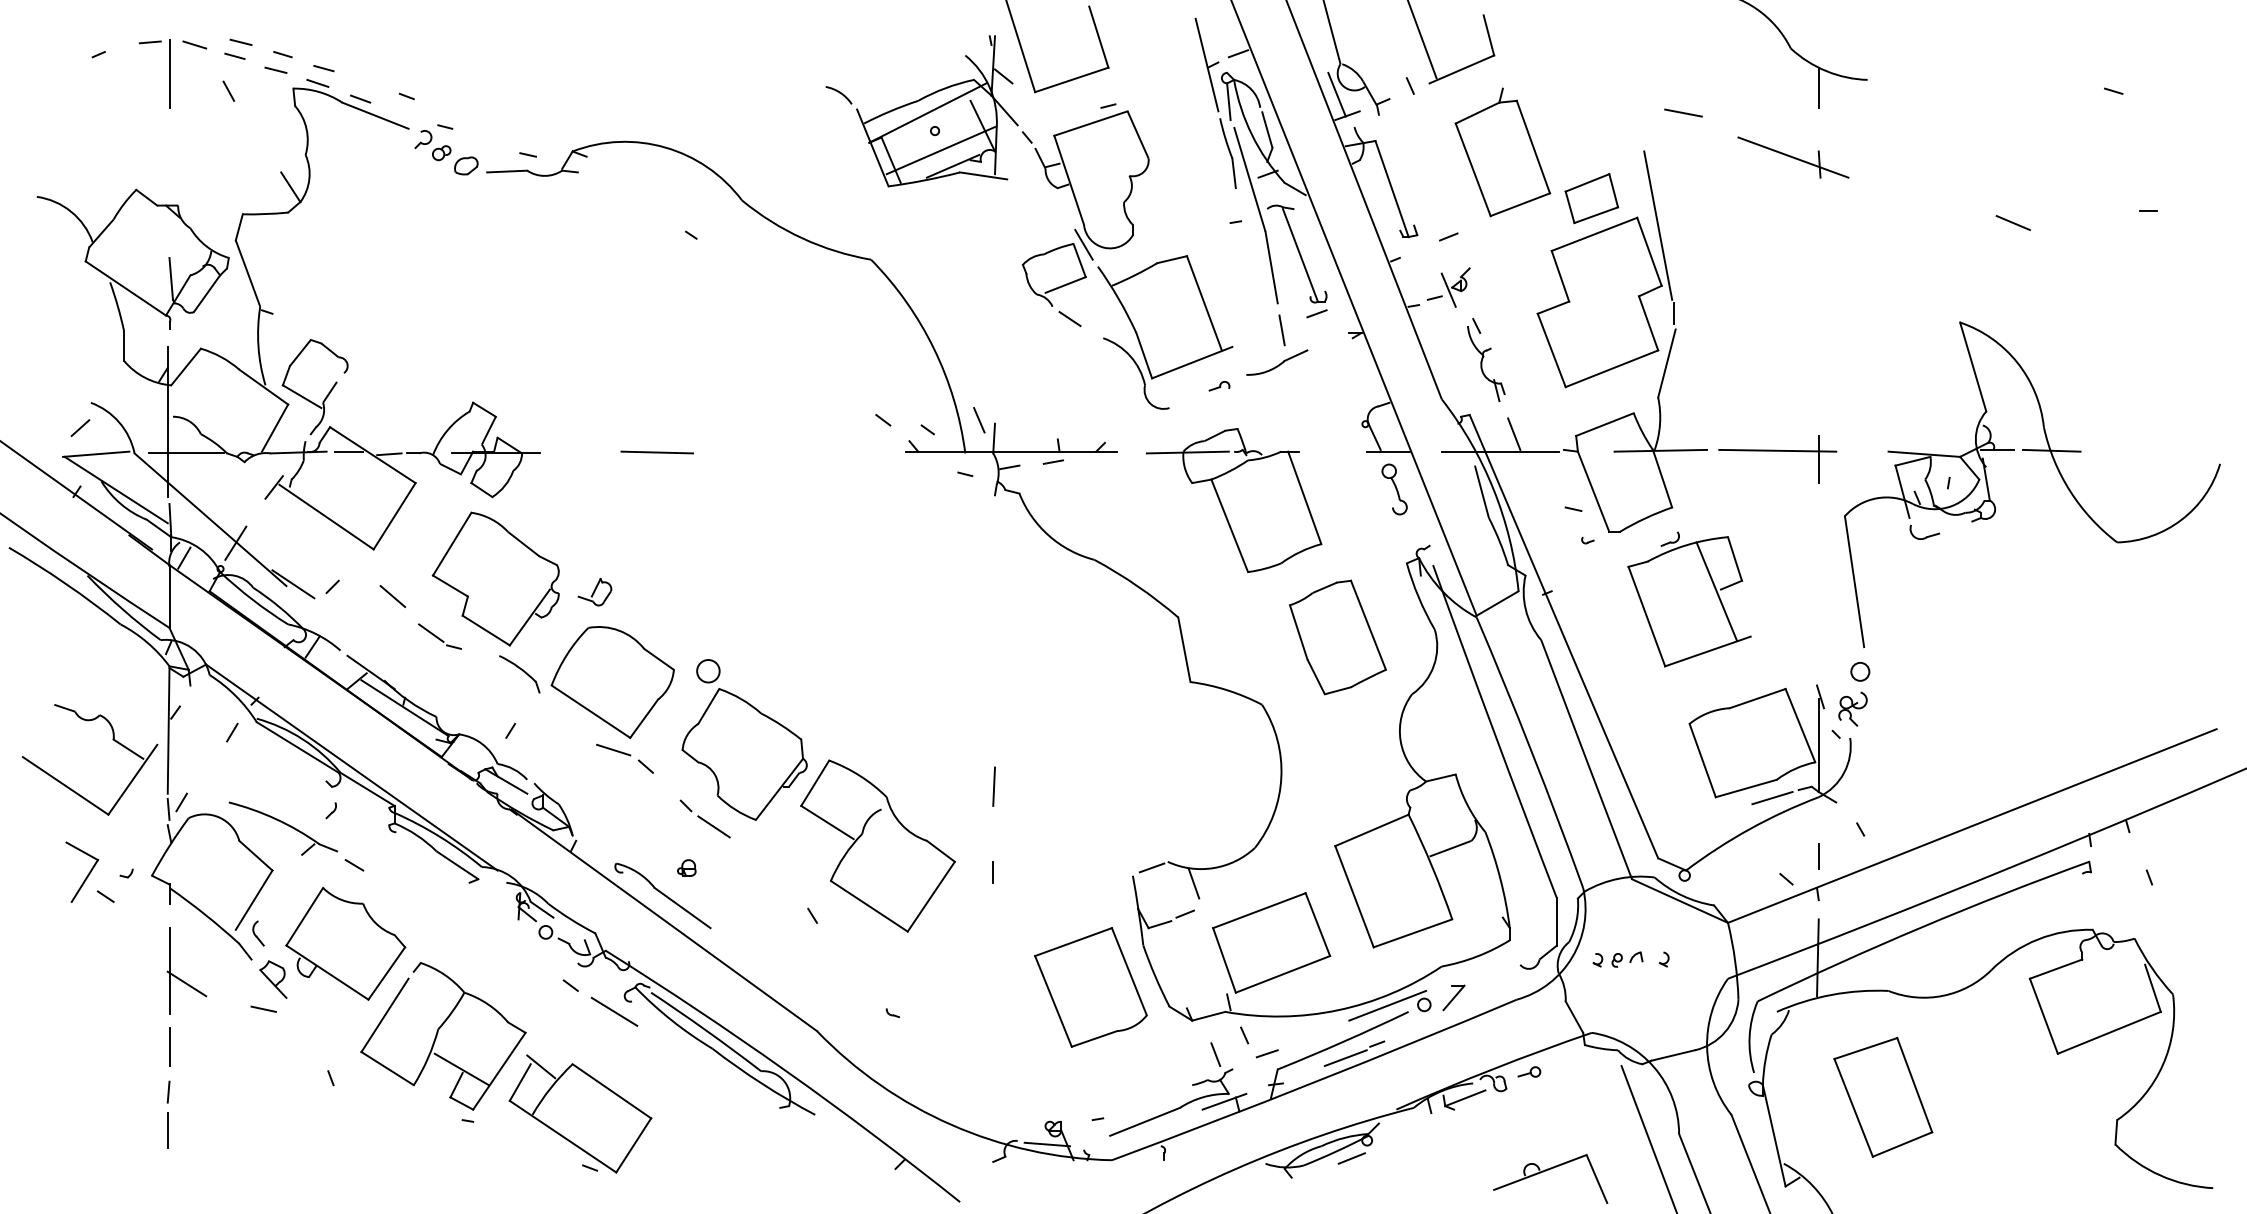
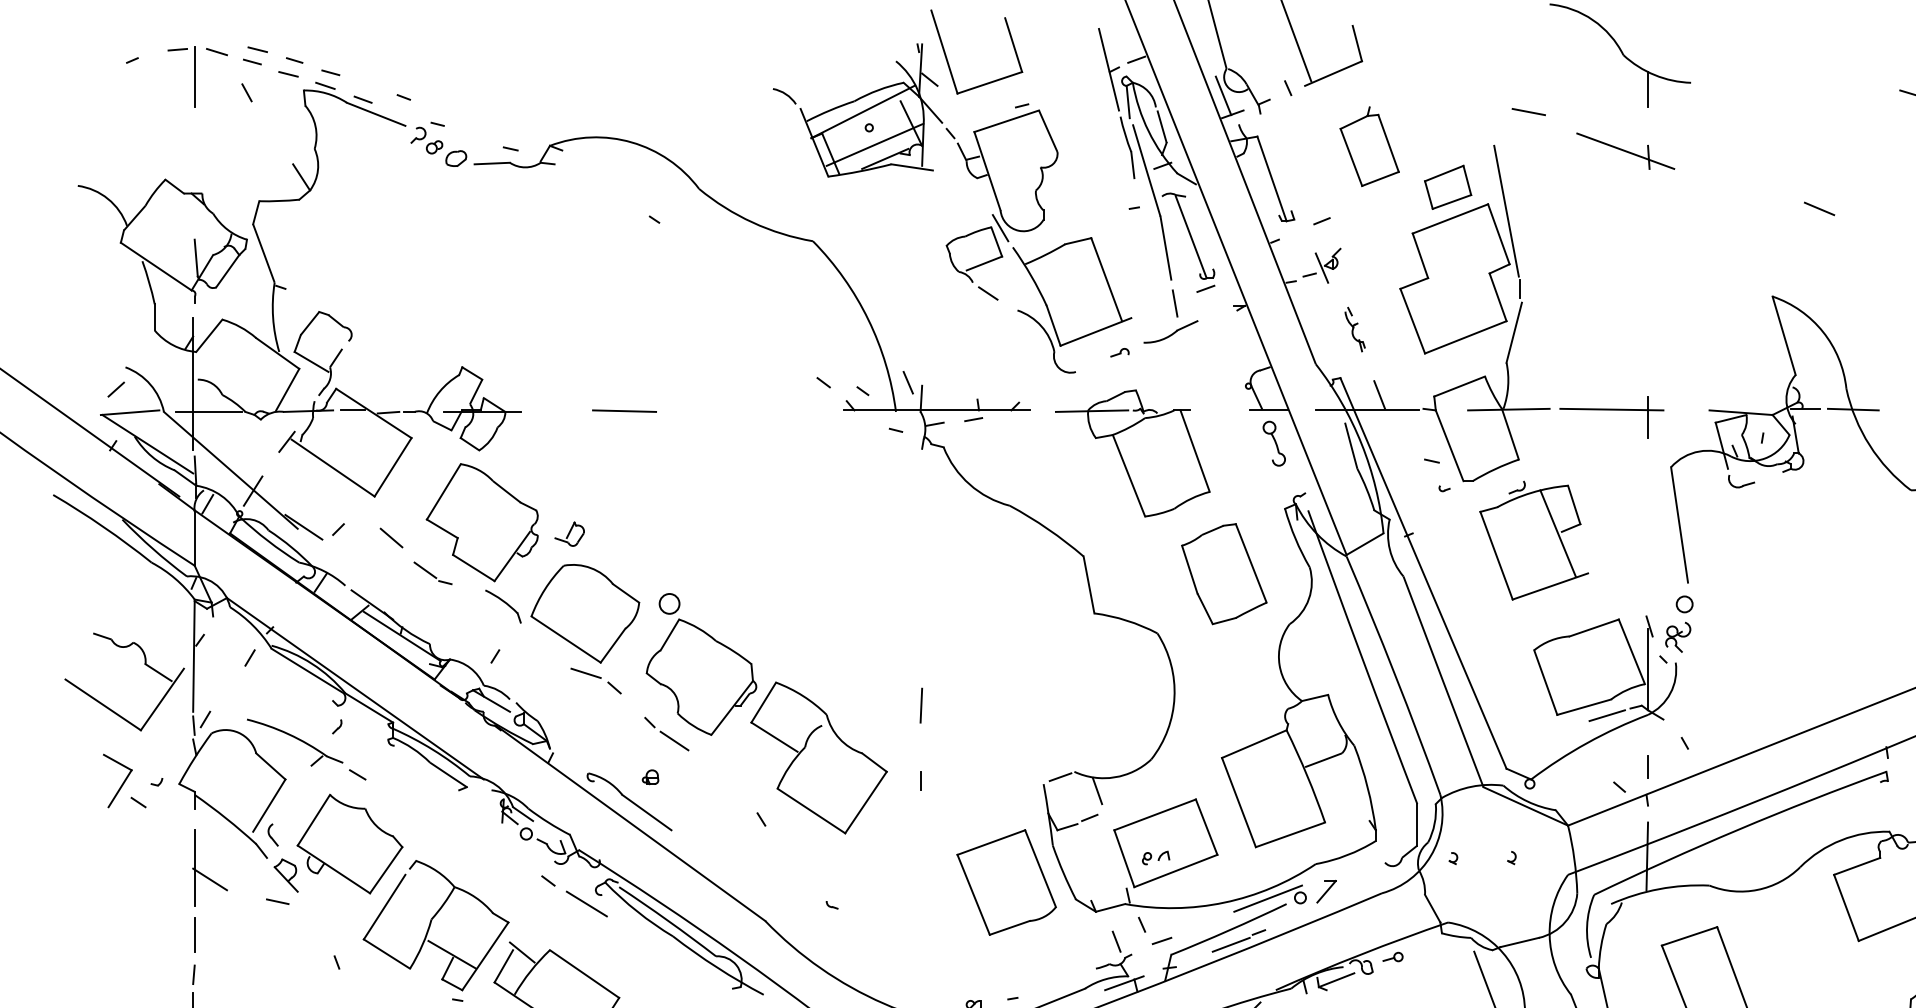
part: (1502, 152) -> (1369, 146), size x0.7
part: (1486, 359) -> (1355, 329), size x0.6
part: (1627, 959) -> (1156, 857), moved

